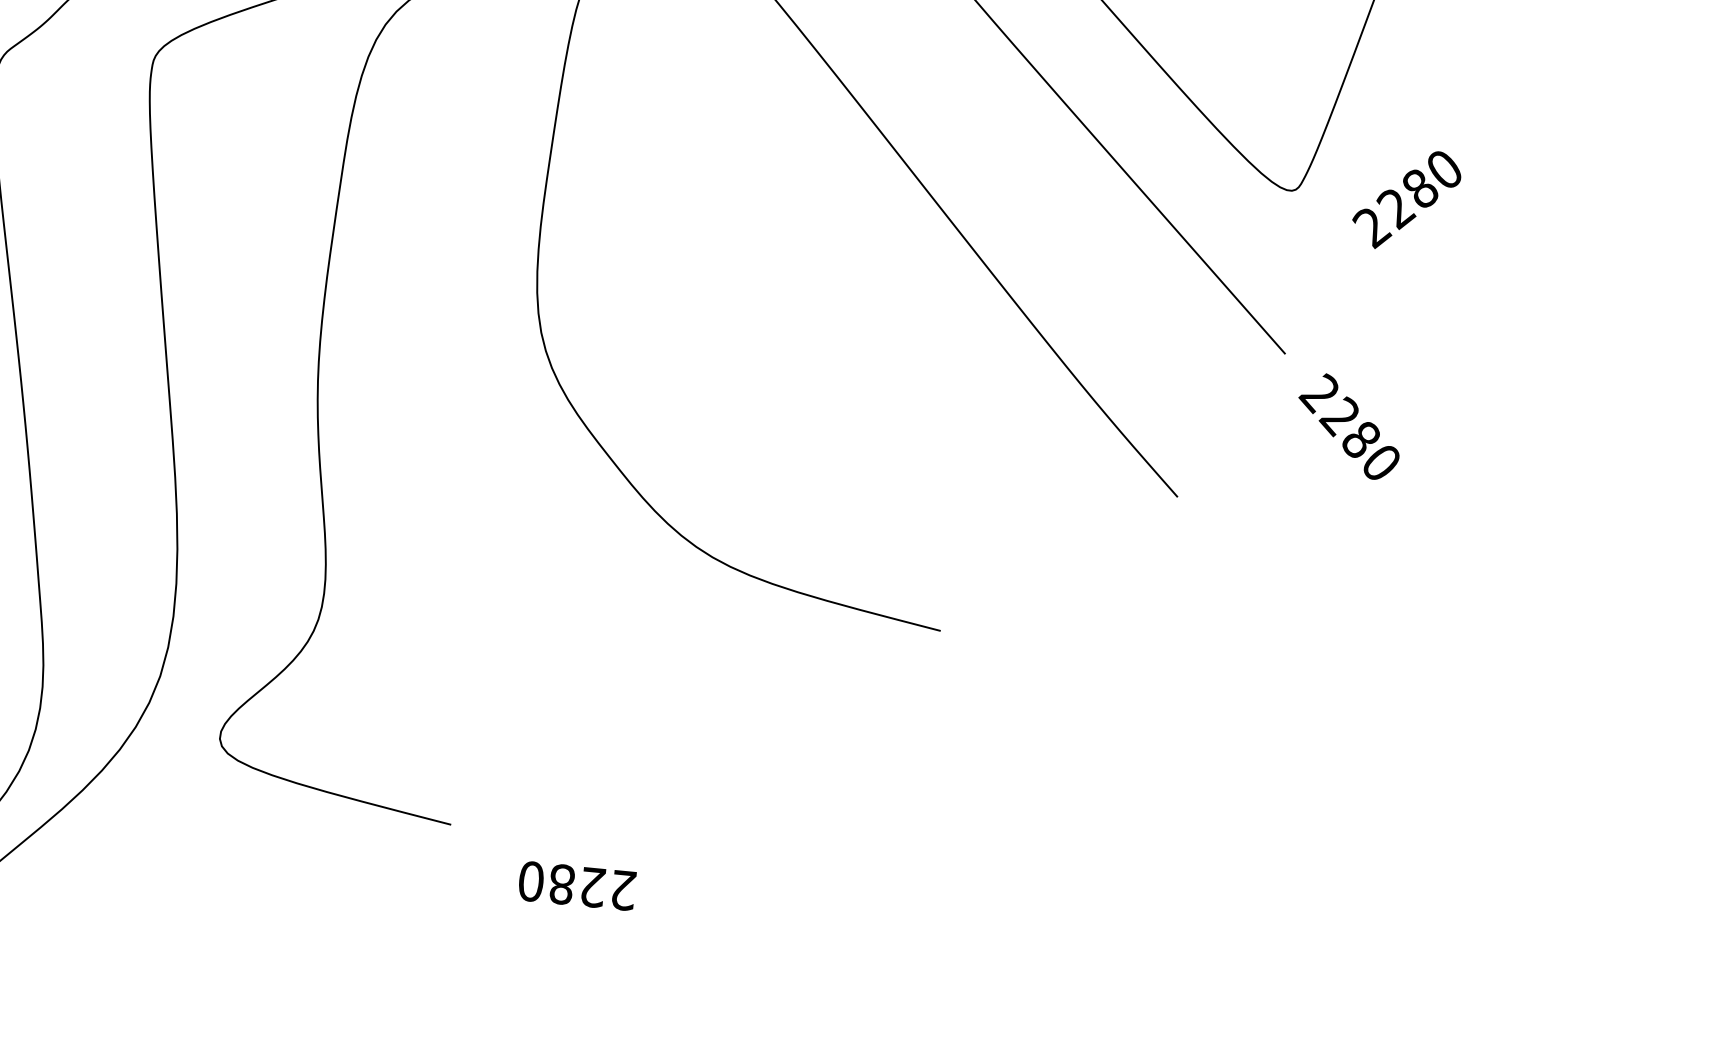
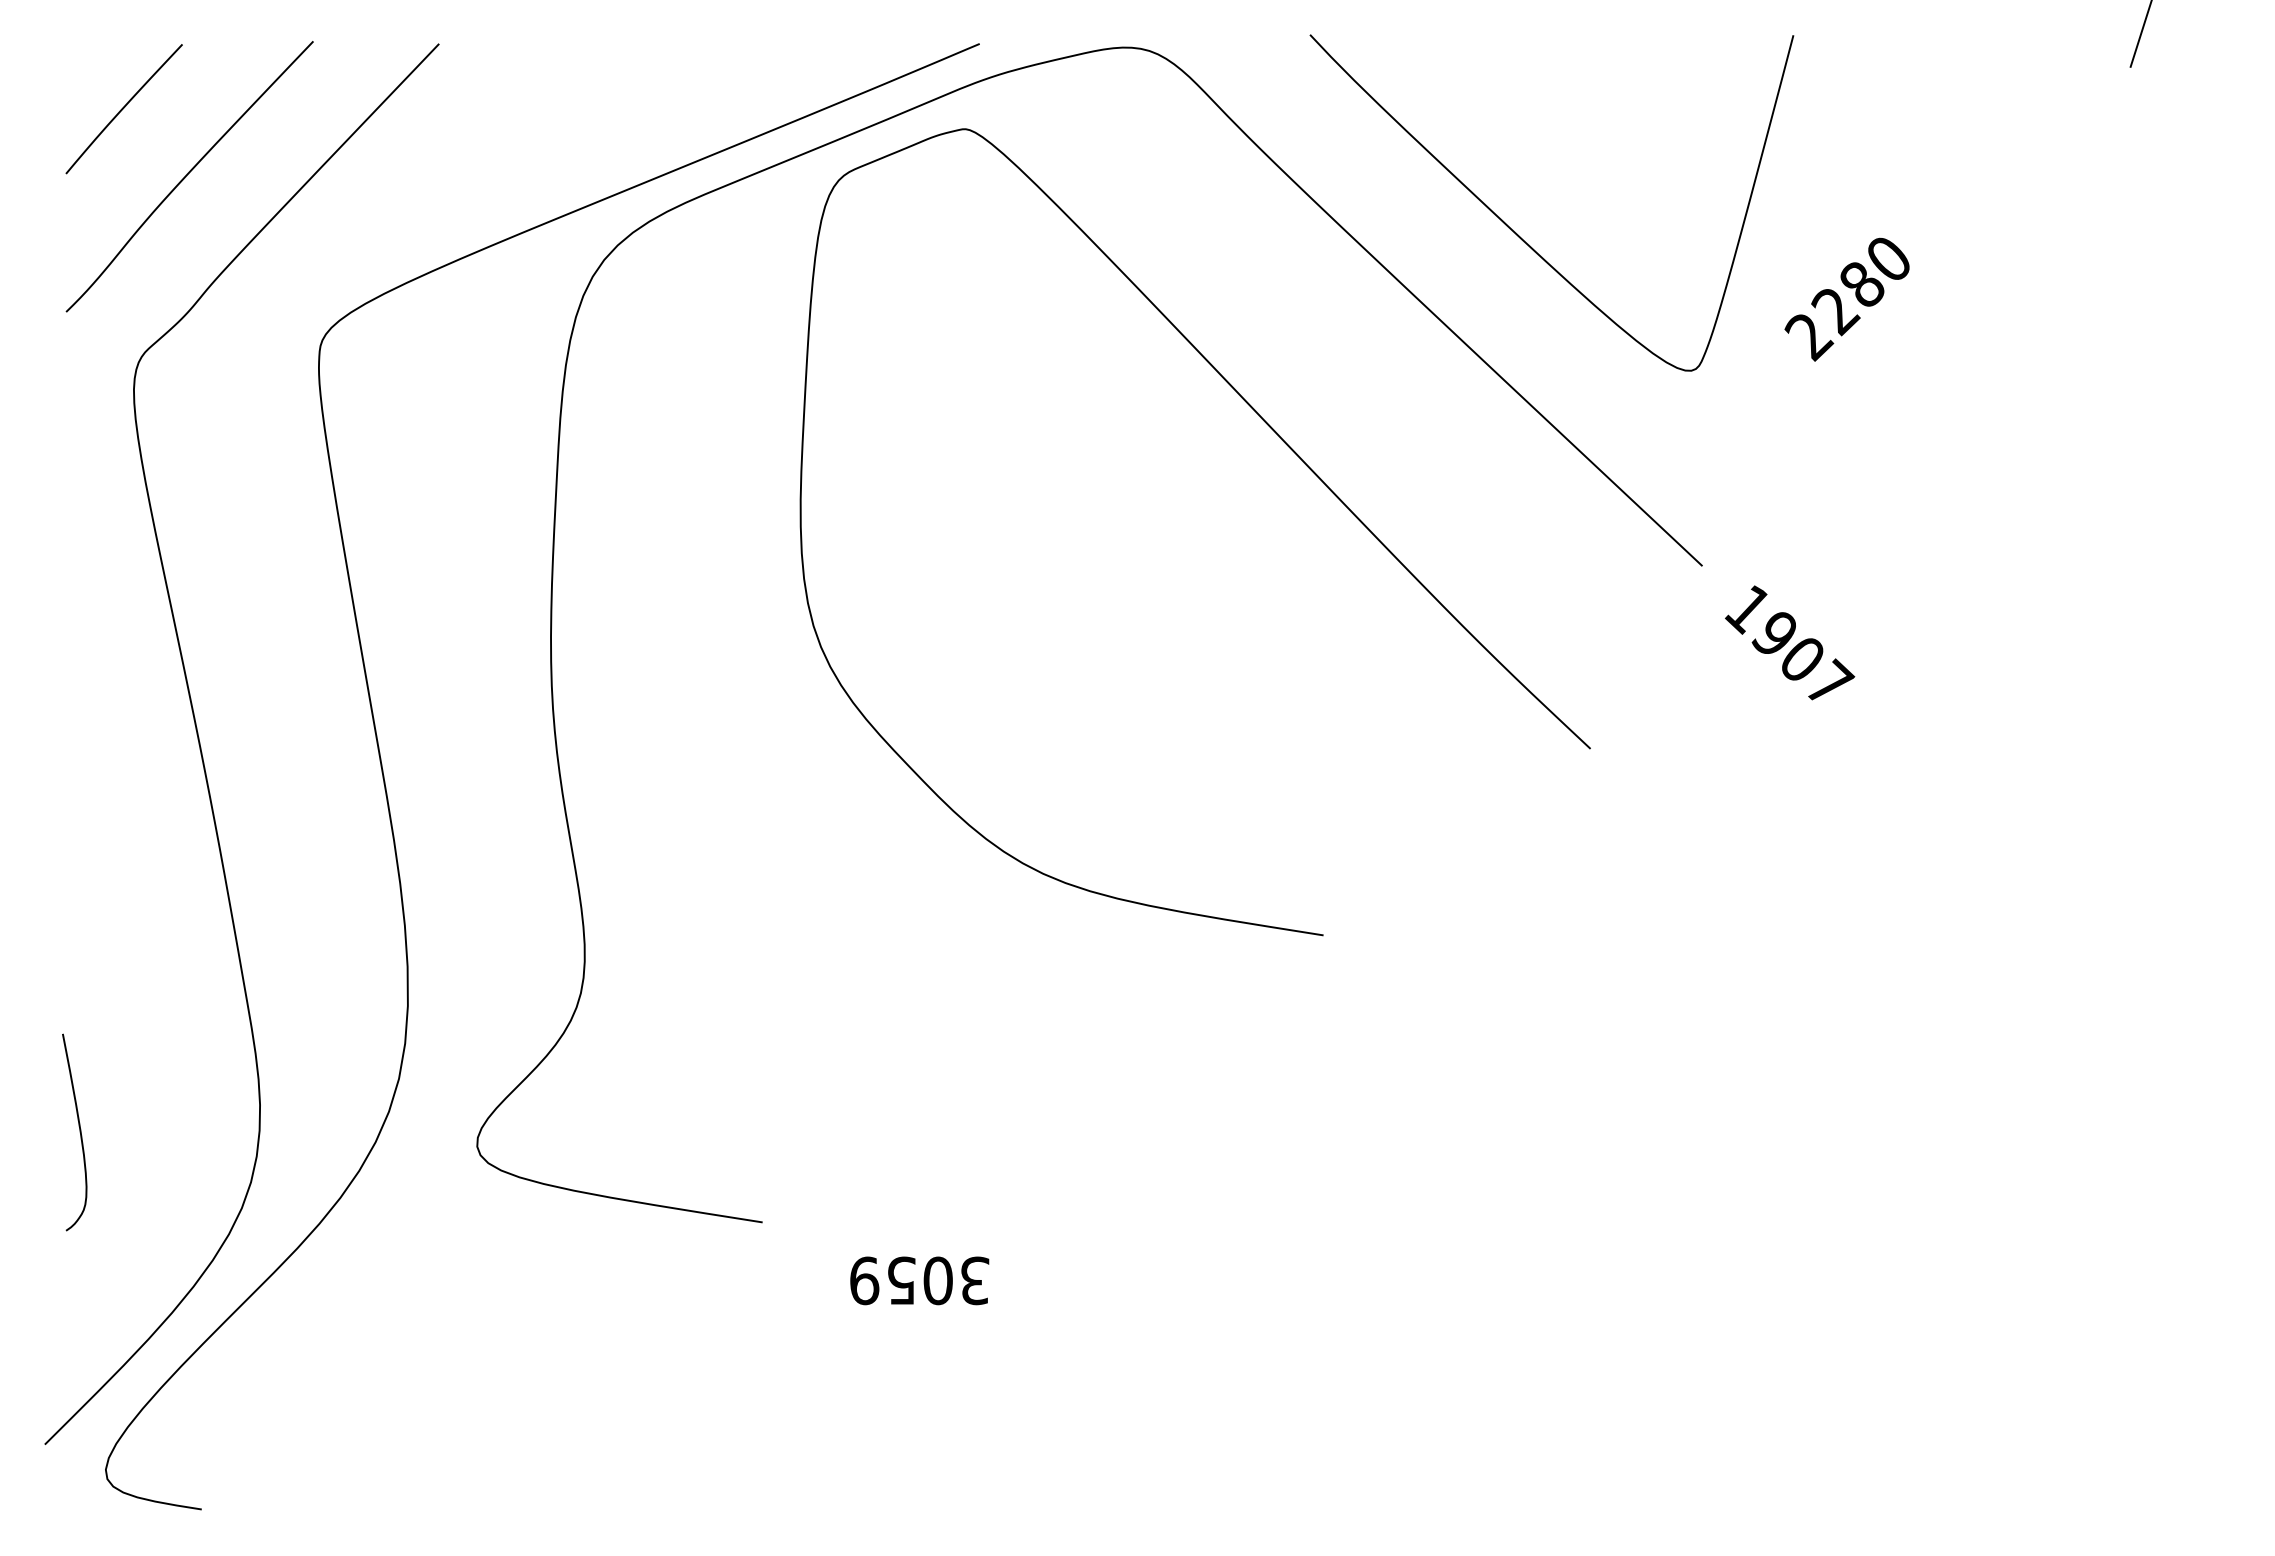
text: (1406, 199) -> (1846, 299), moved
text: (1350, 426) -> (1788, 644), 2280 -> 1907
text: (577, 885) -> (919, 1280), 2280 -> 3059

